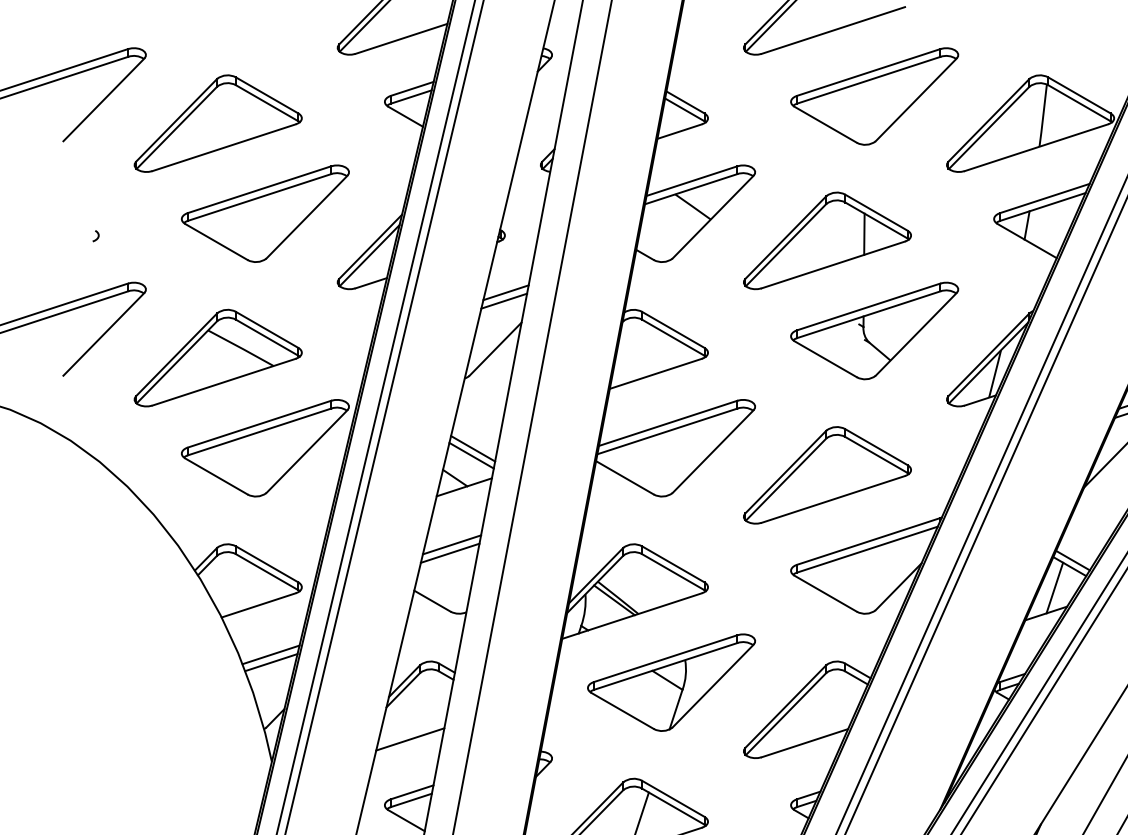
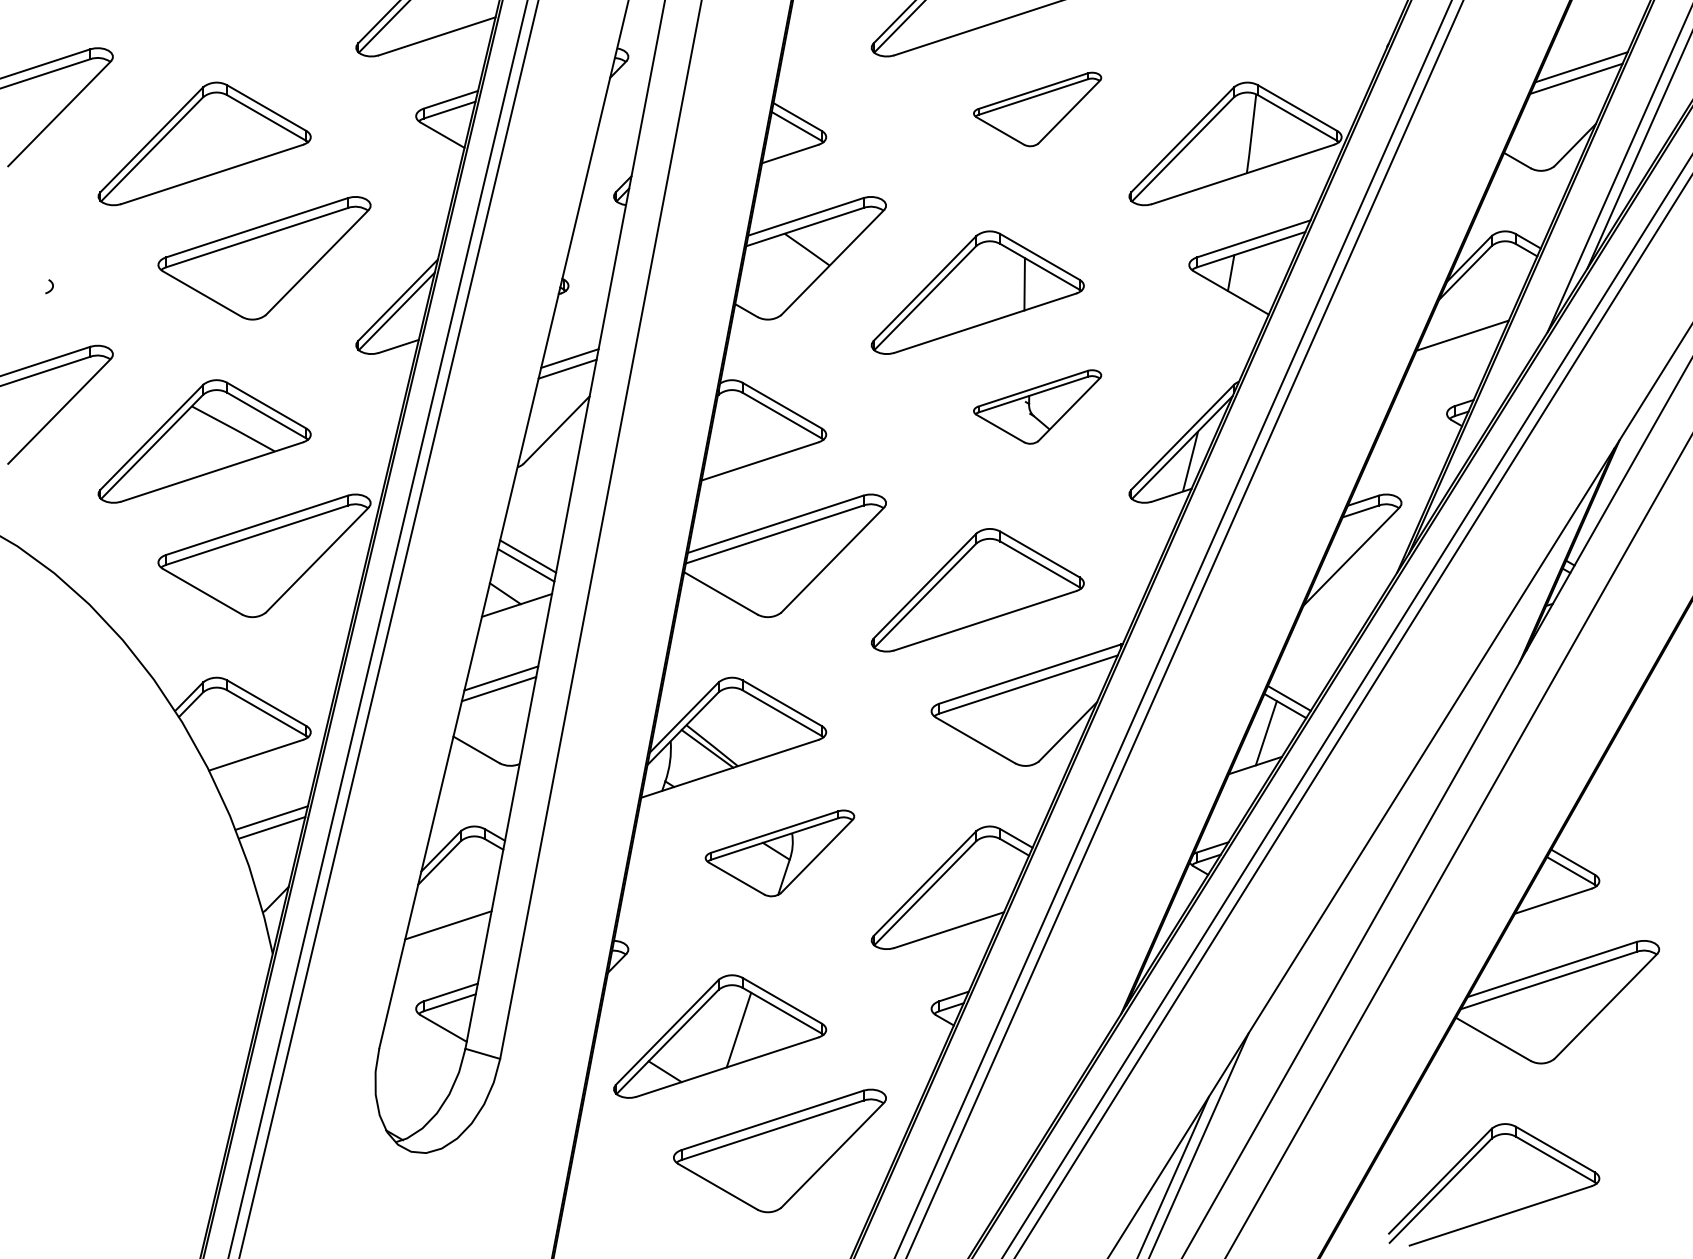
part: (874, 96) -> (1037, 109), size x0.6
part: (874, 330) -> (1037, 406), size x0.6
part: (671, 682) -> (779, 853), size x0.7

